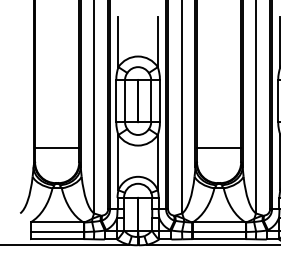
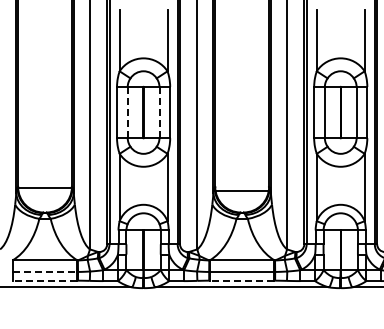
line: (124, 100) -> (127, 112), solid -> dashed
line: (151, 100) -> (159, 112), solid -> dashed
line: (56, 147) -> (44, 188), moved
line: (219, 147) -> (242, 191), moved
line: (57, 231) -> (45, 271), solid -> dashed
line: (56, 238) -> (44, 280), solid -> dashed
line: (218, 238) -> (241, 280), solid -> dashed

